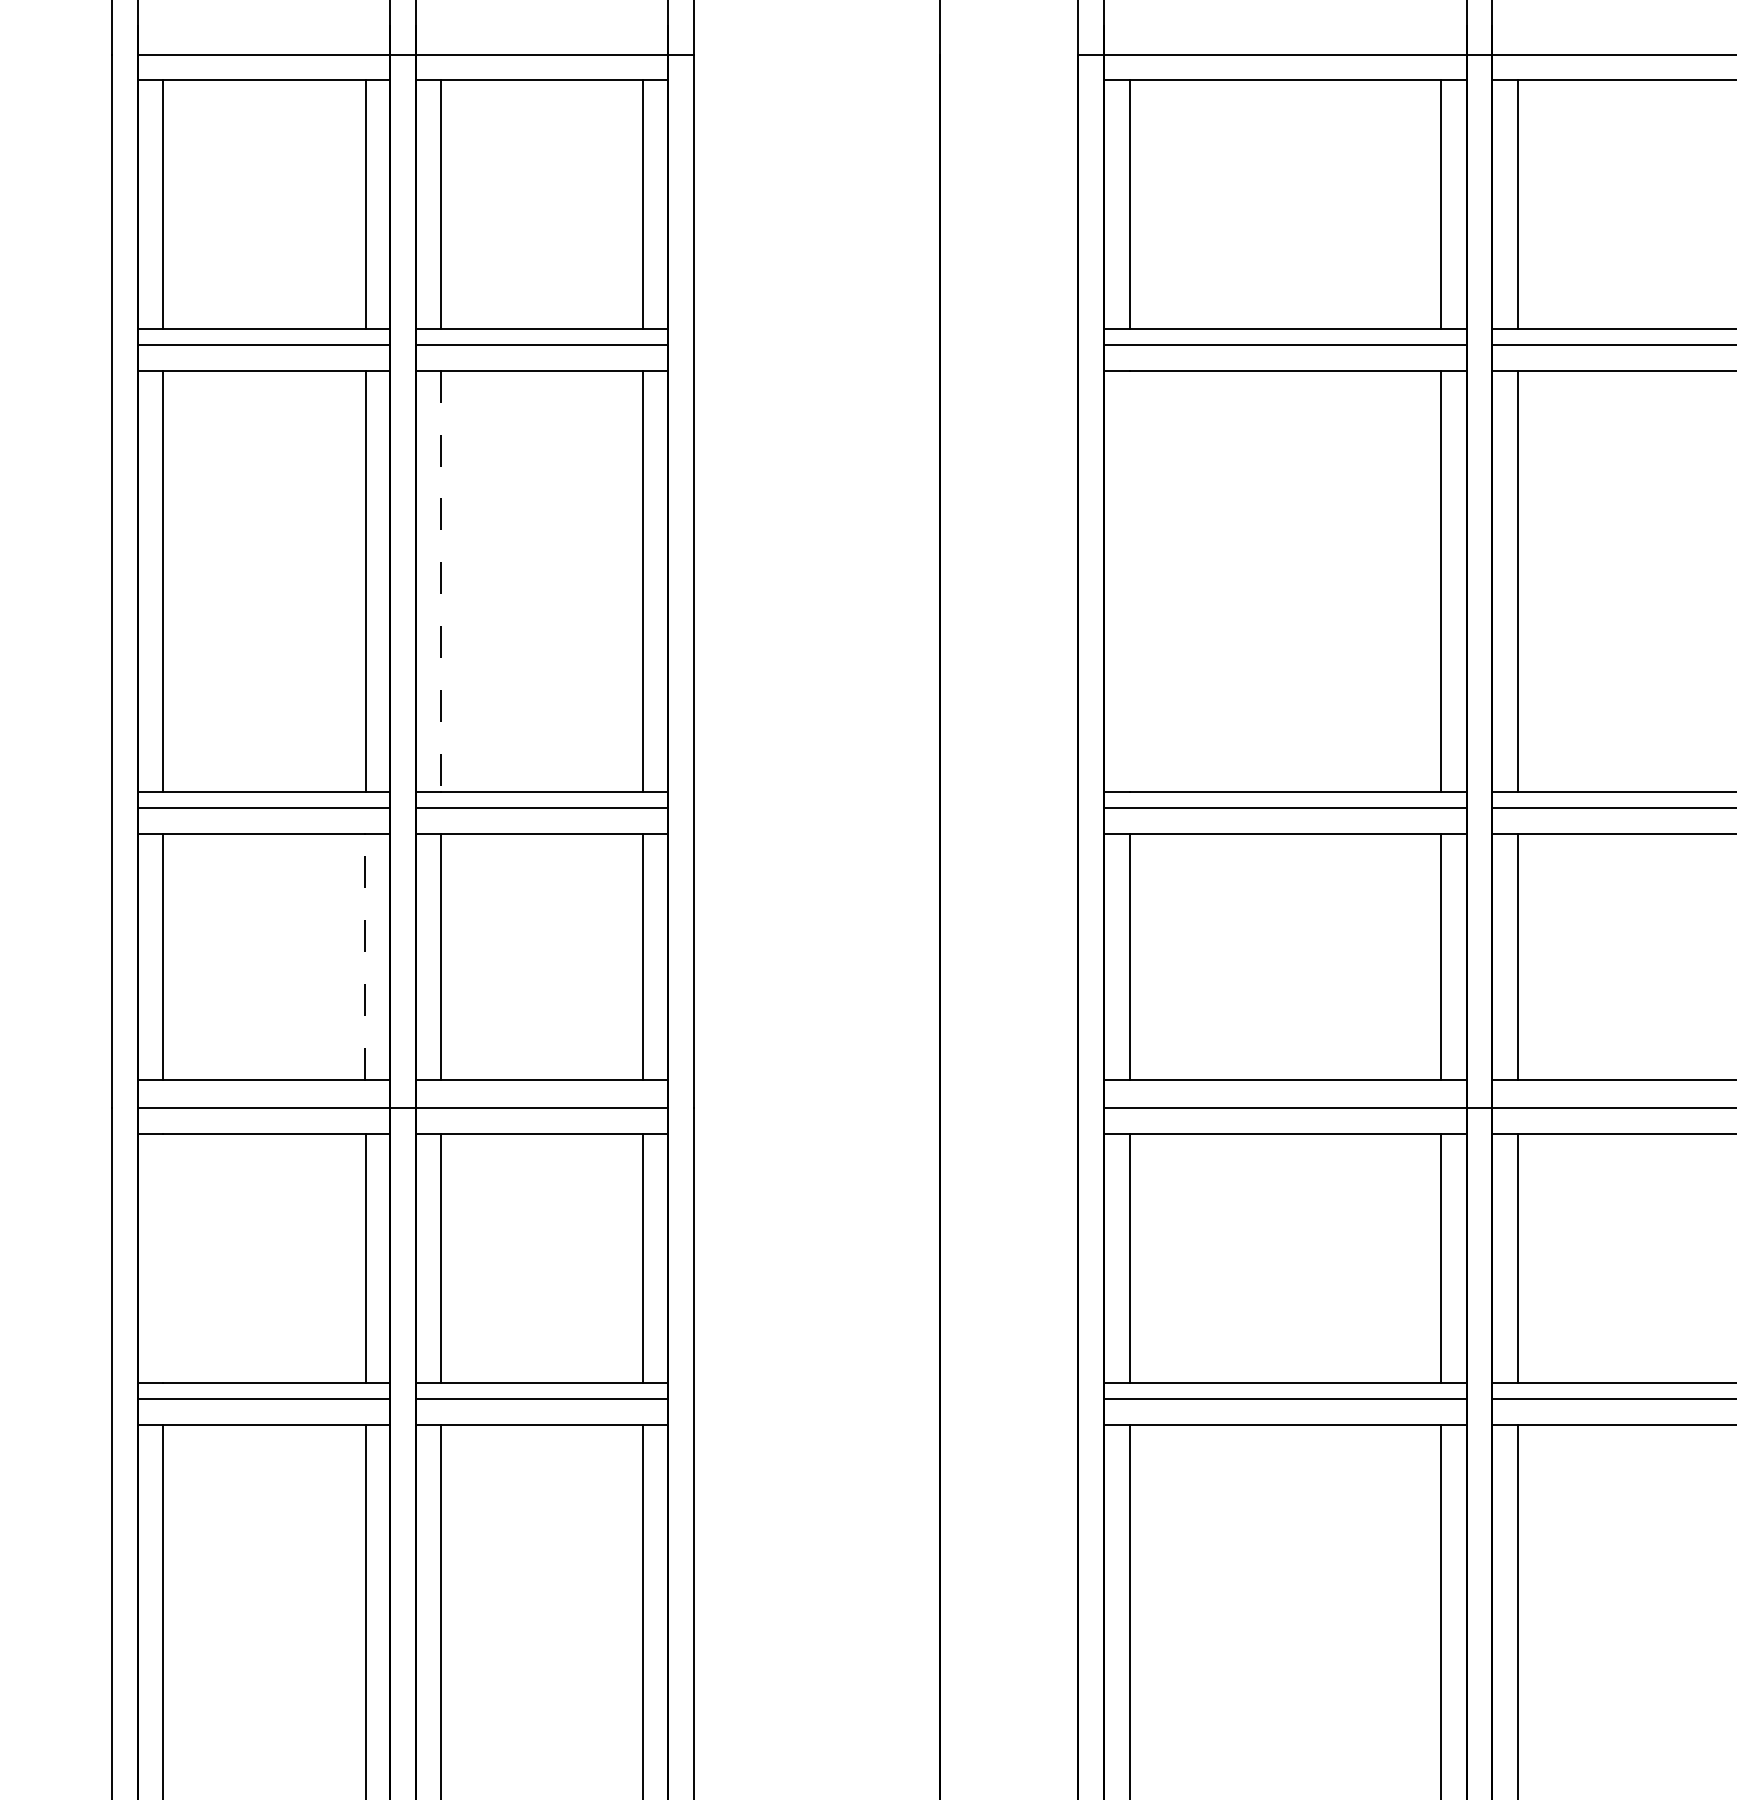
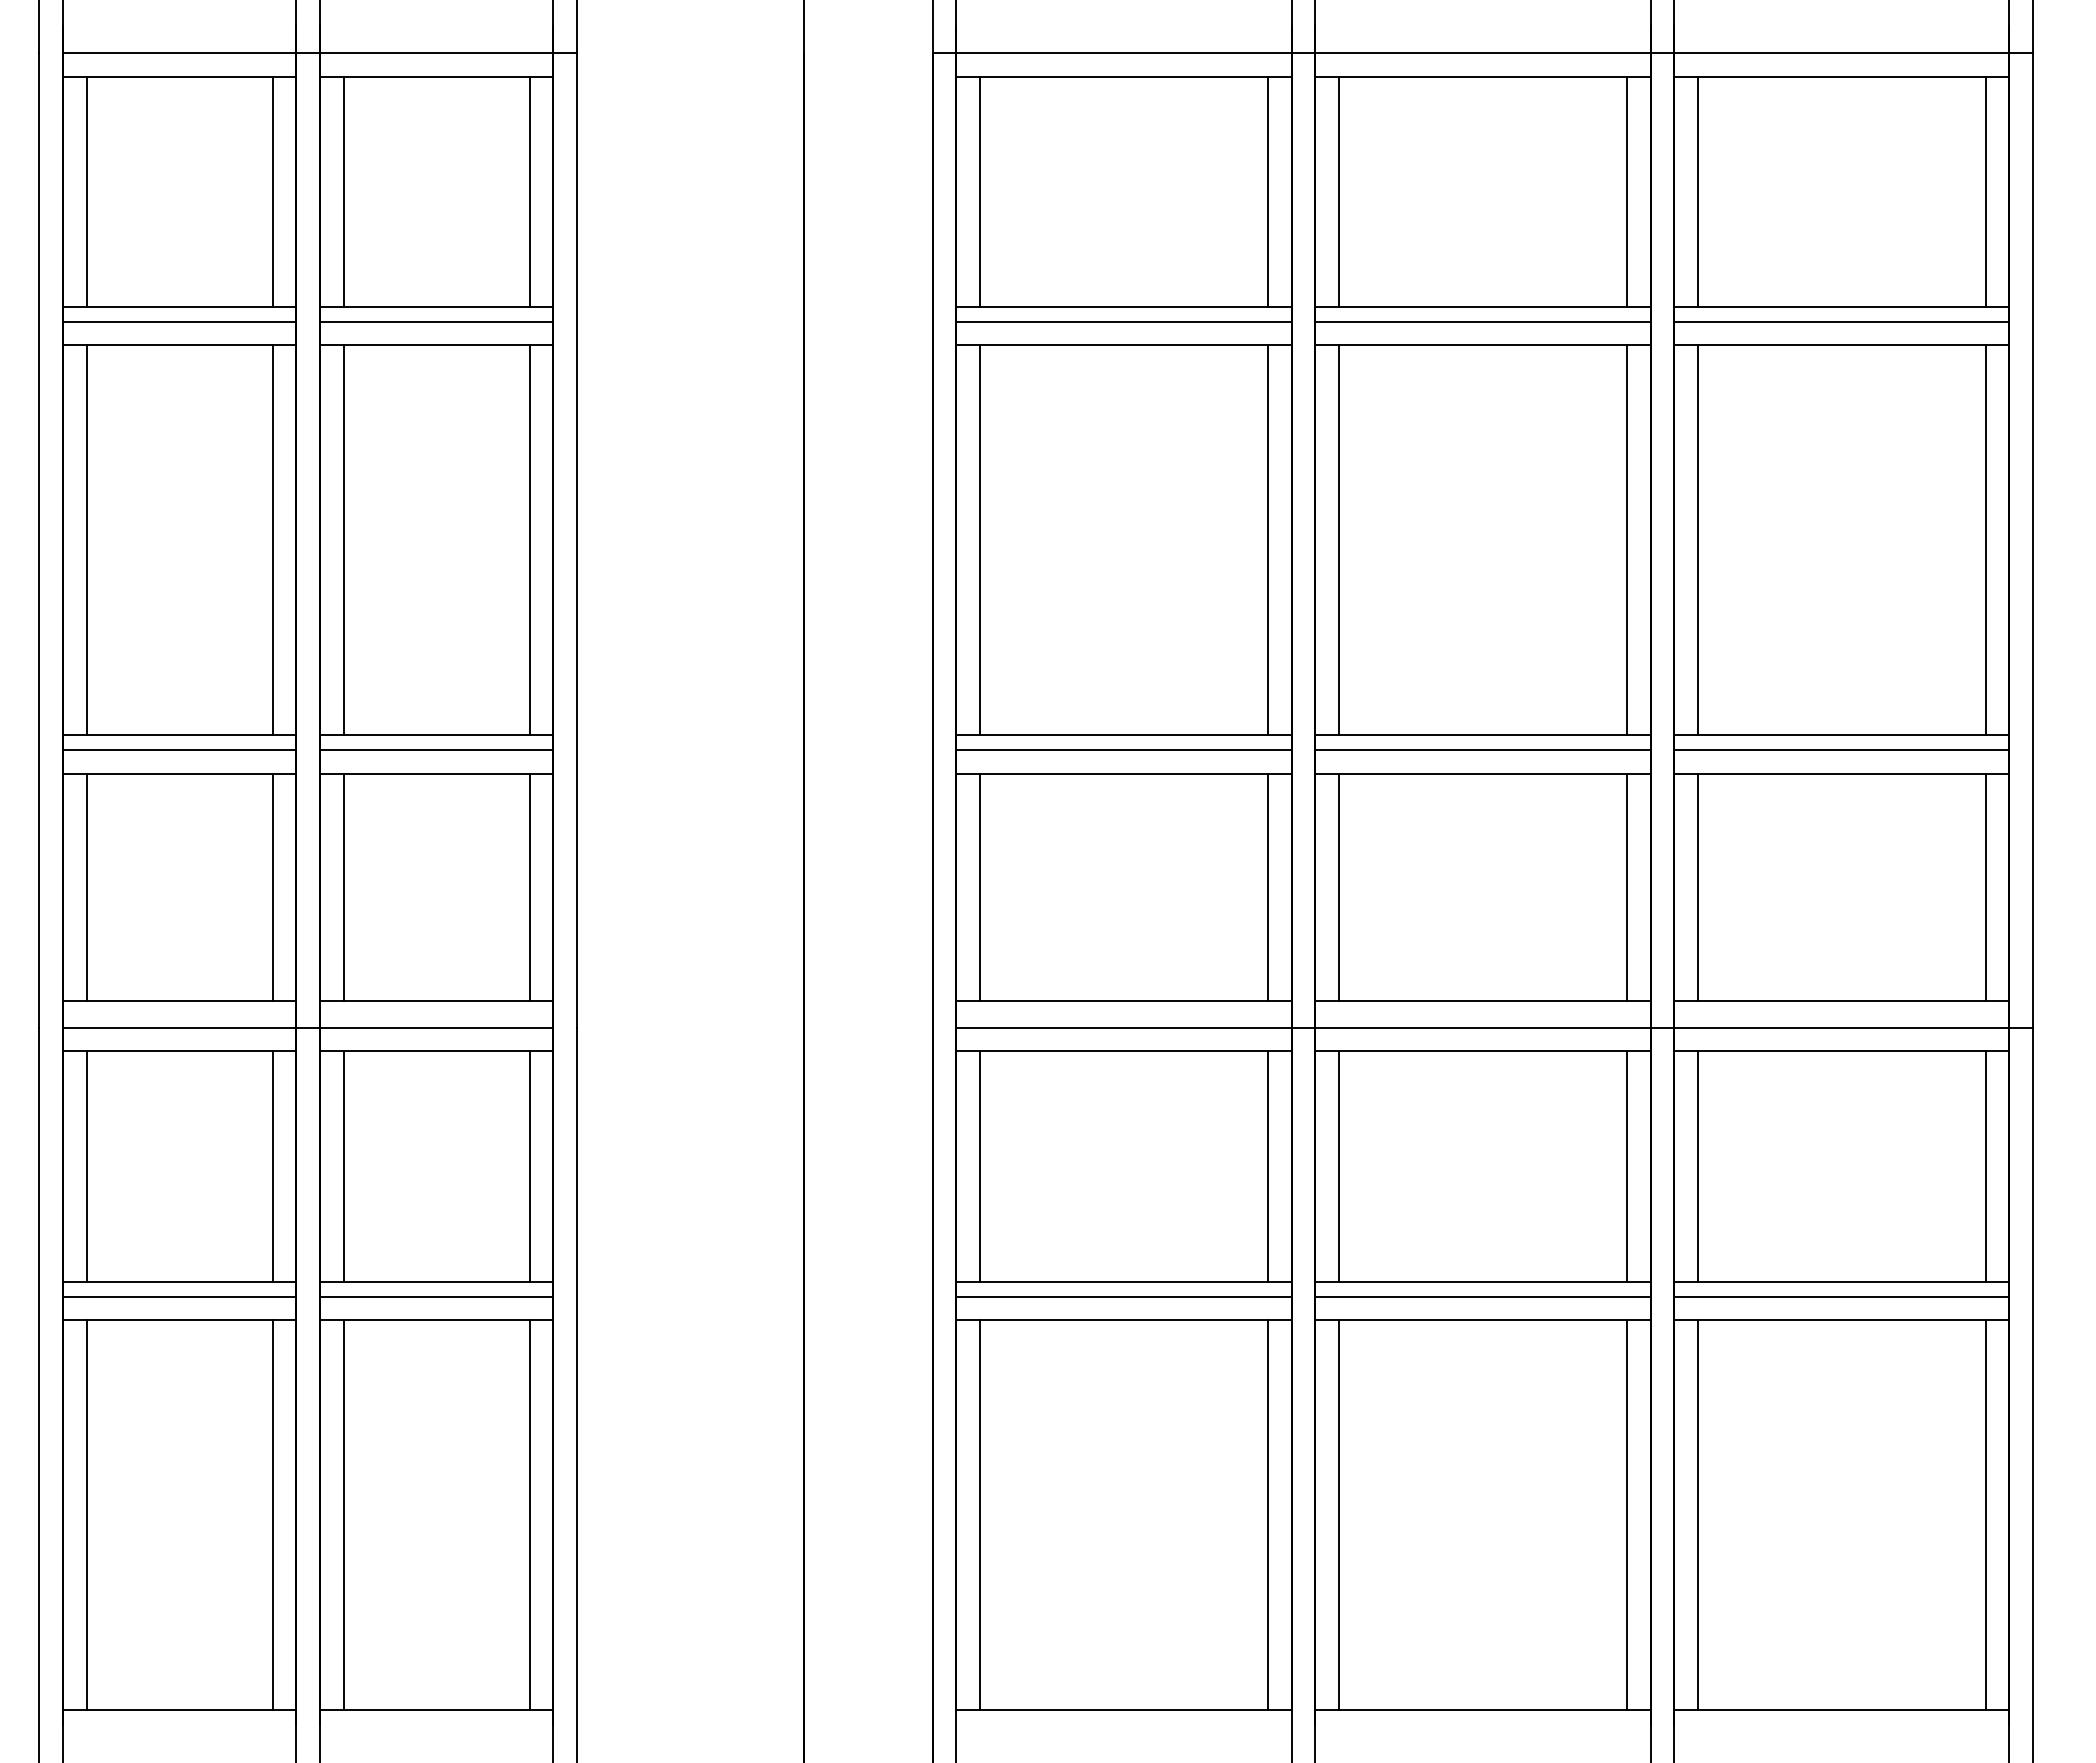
line: (441, 581) -> (343, 540), dashed -> solid
line: (1130, 581) -> (980, 540), added
line: (364, 956) -> (272, 887), dashed -> solid
line: (163, 1258) -> (86, 1166), added

